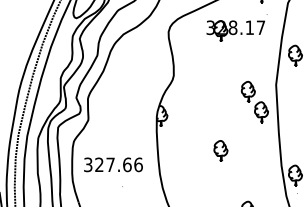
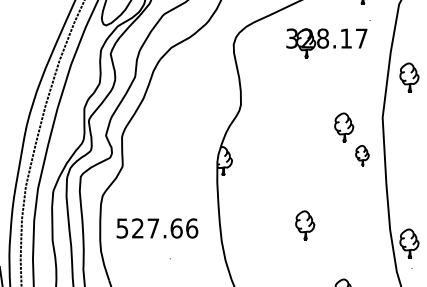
part: (261, 112) -> (362, 155), size x0.7
part: (221, 151) -> (305, 225), moved
text: (88, 164) -> (122, 227), 327.66 -> 527.66

